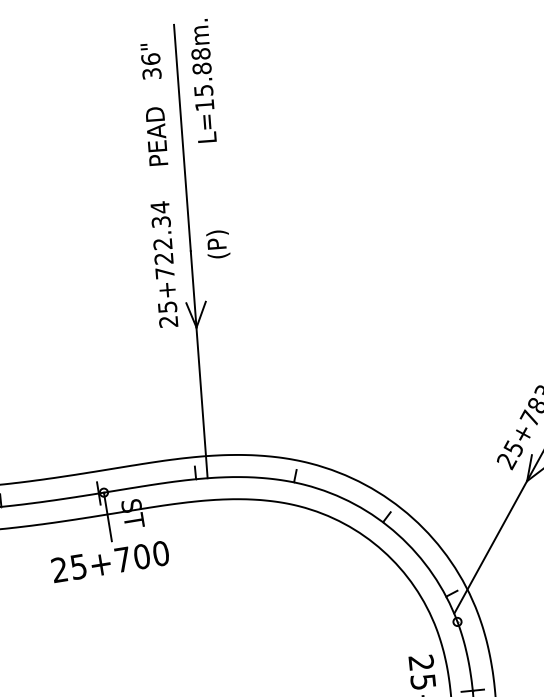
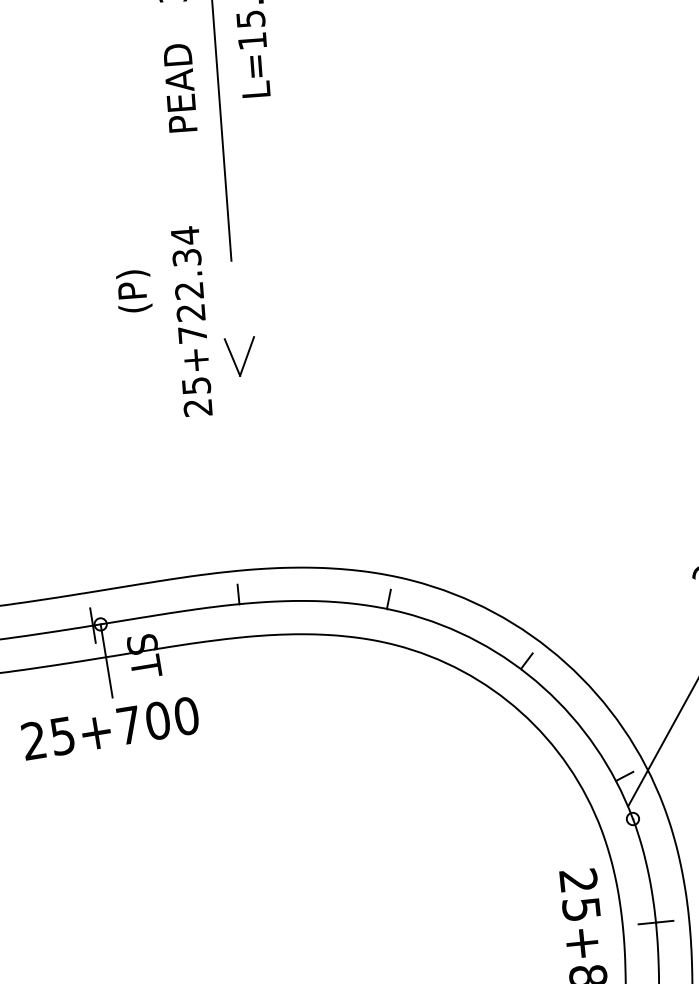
text: (218, 244) -> (134, 291), moved
text: (164, 264) -> (191, 321), moved
line: (198, 364) -> (243, 431), removed

